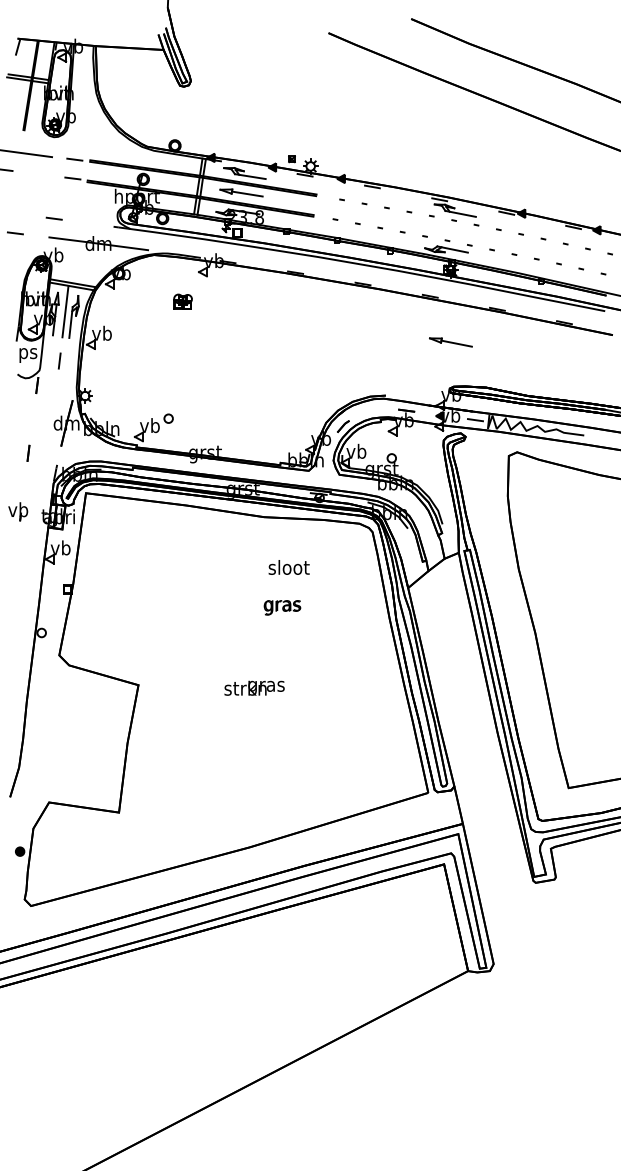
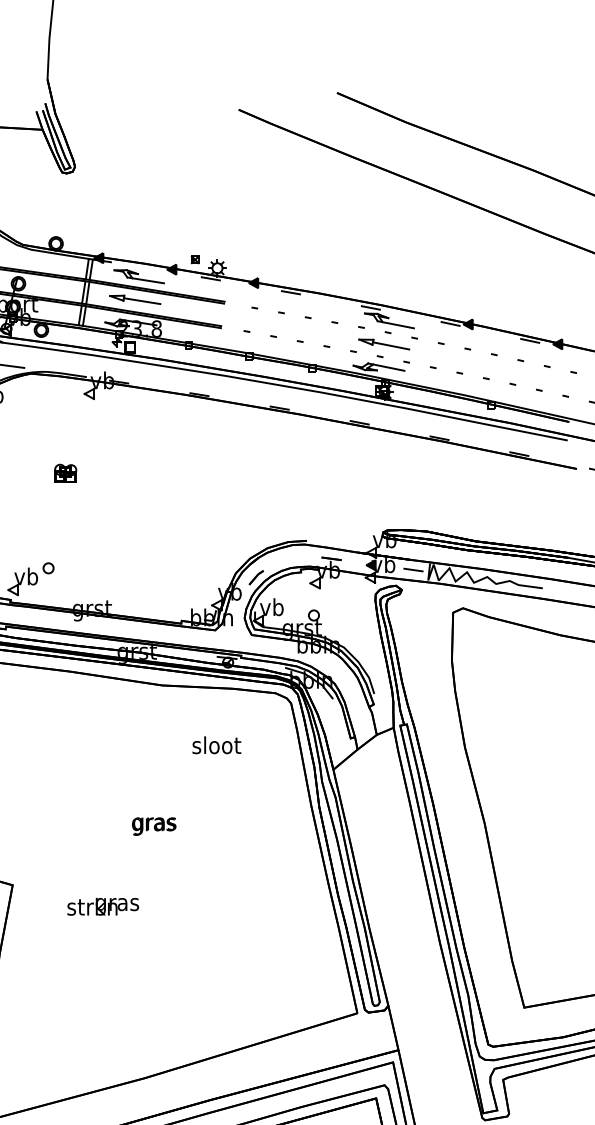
part: (182, 301) -> (65, 472), moved
part: (450, 342) -> (383, 344), moved
text: (288, 567) -> (216, 745), moved
text: (282, 607) -> (154, 826), moved
text: (254, 687) -> (103, 905), moved

